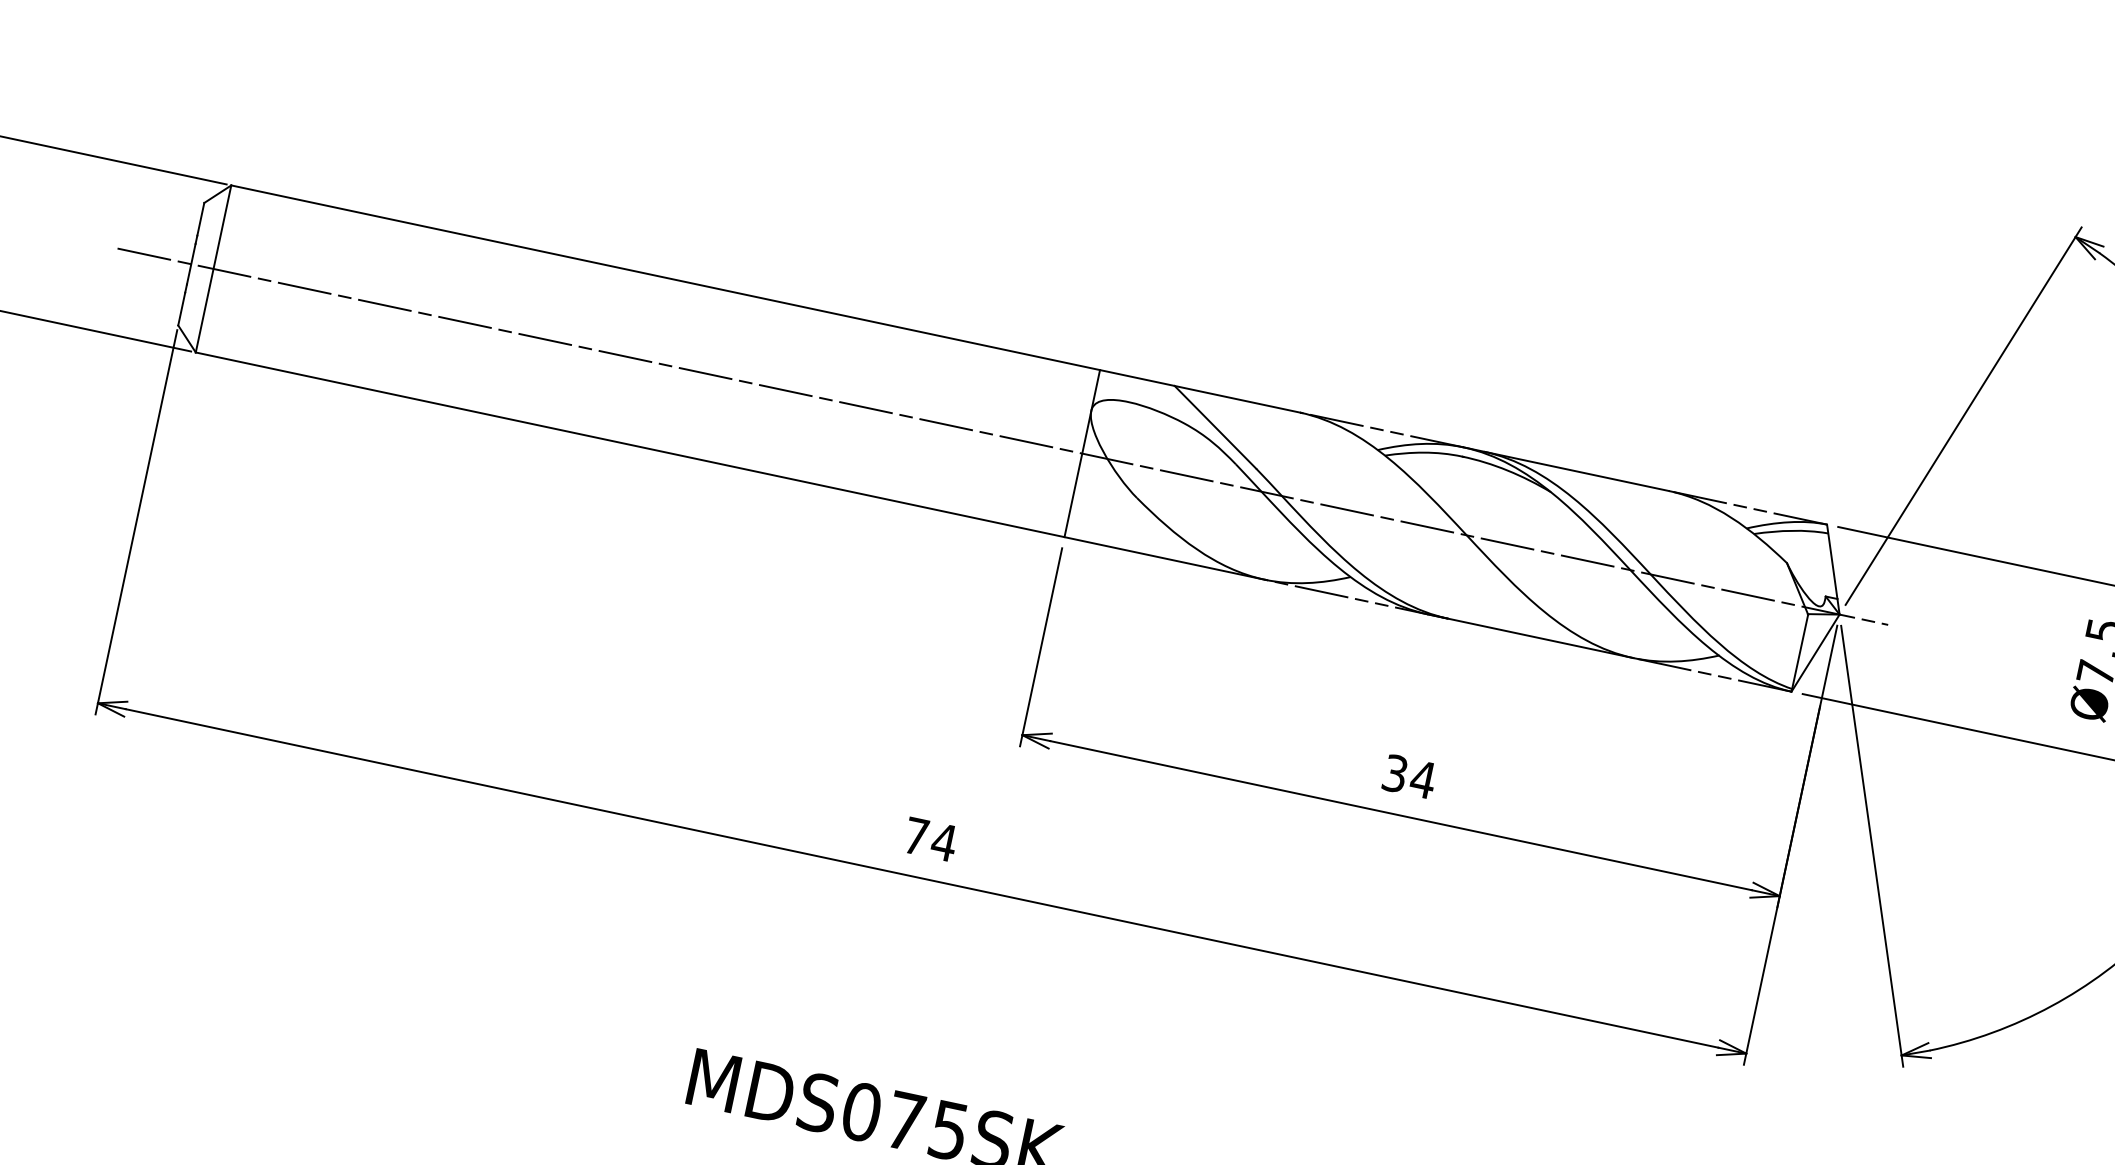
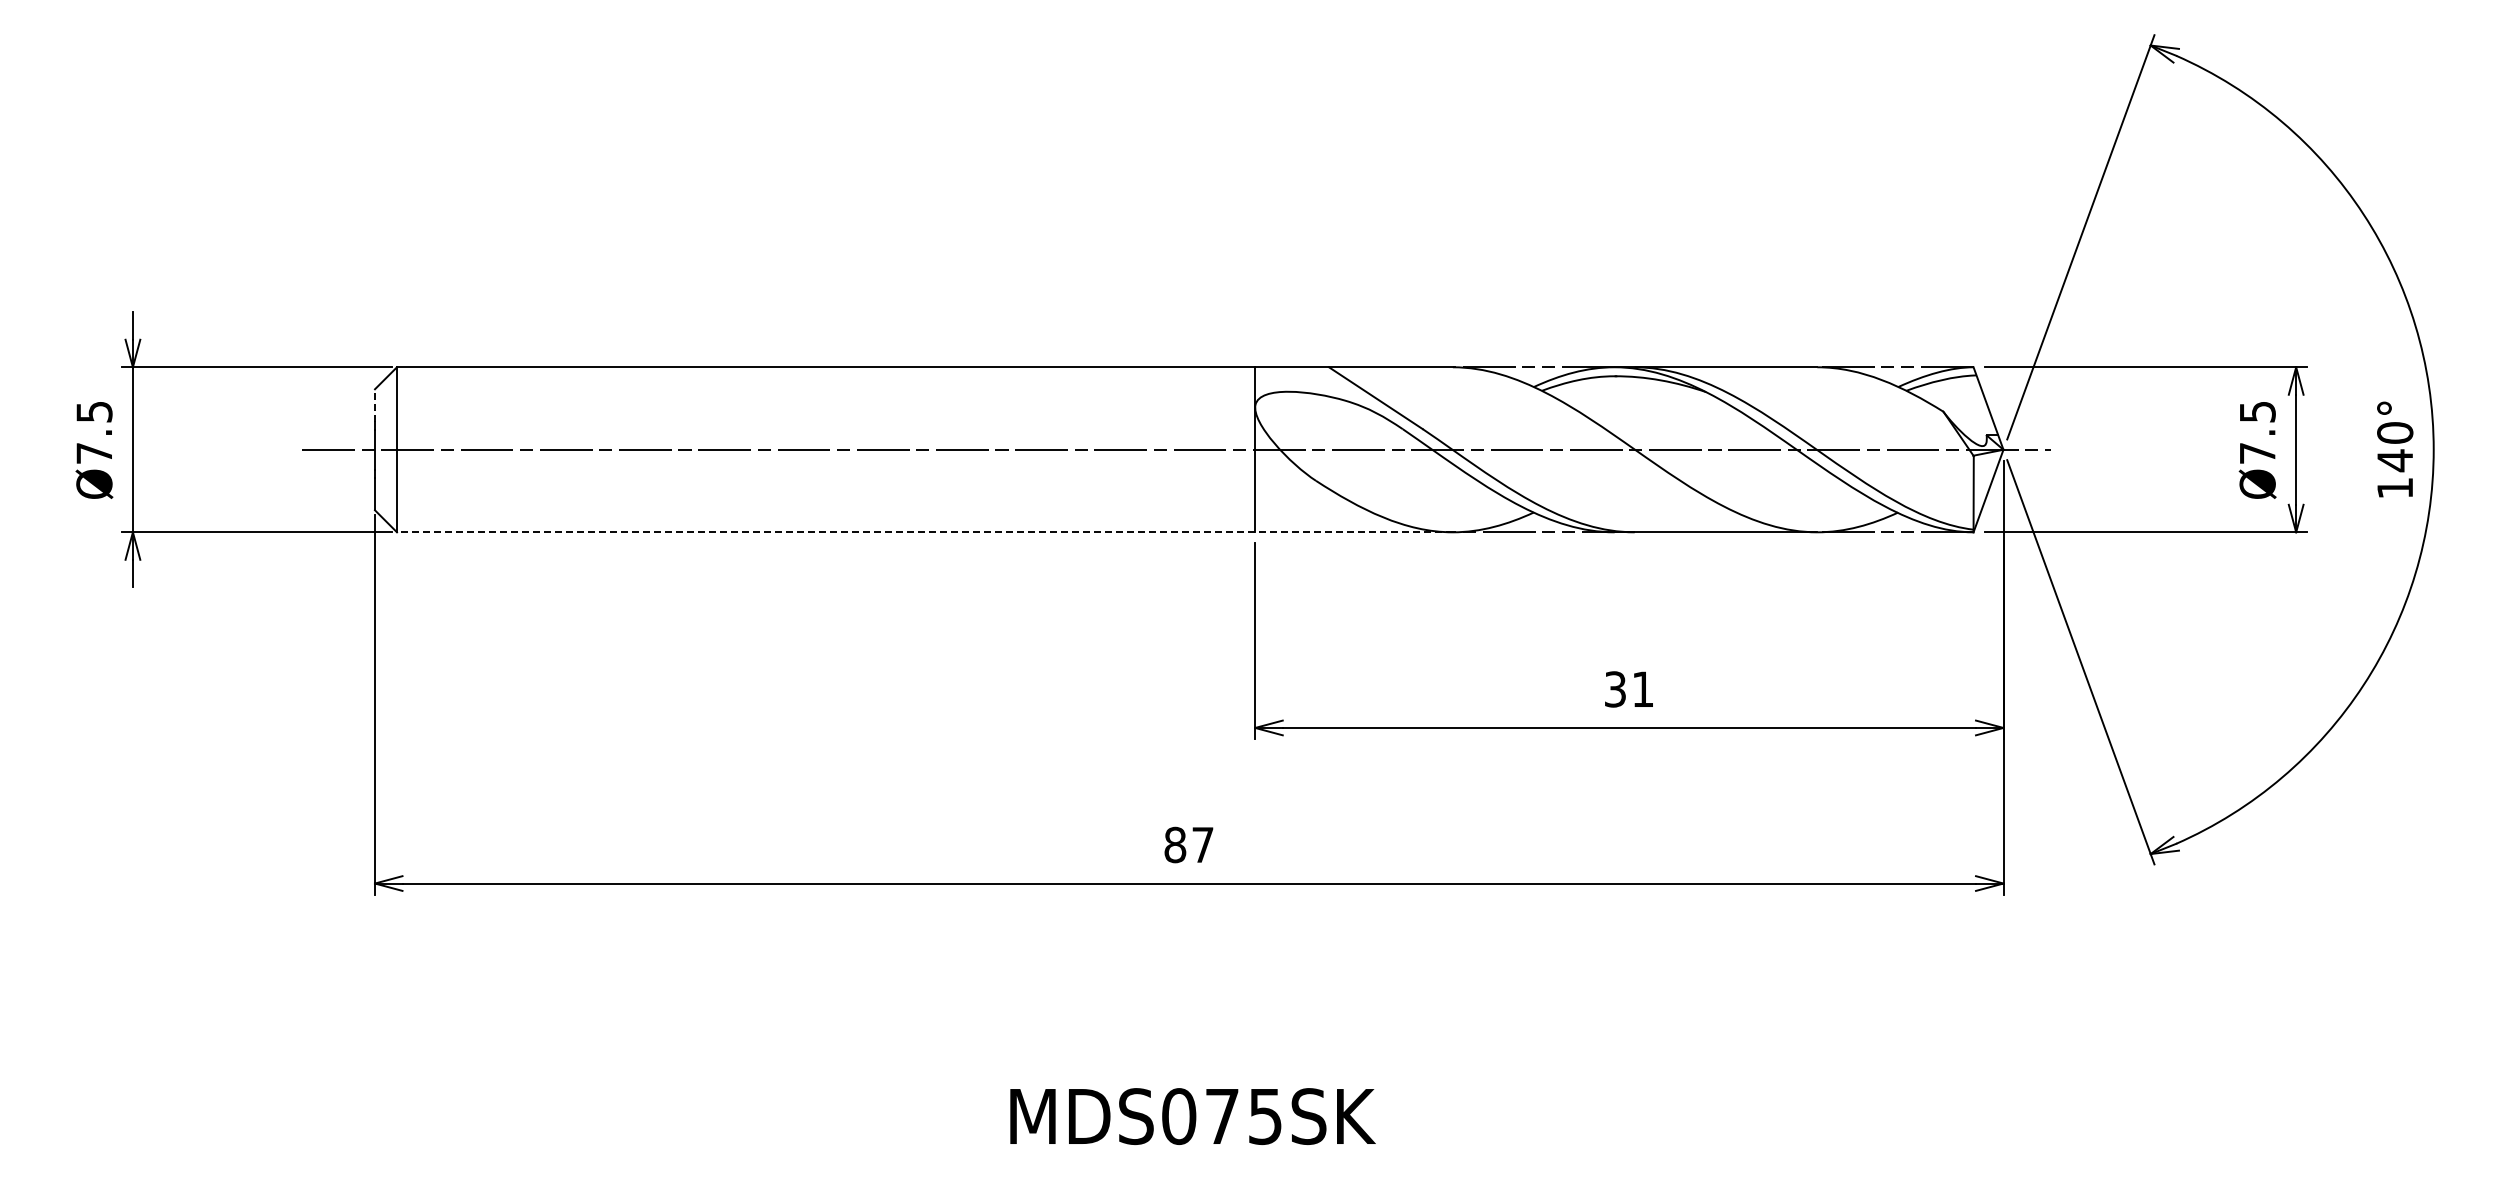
line: (201, 218) -> (375, 404), solid -> dashed
line: (729, 466) -> (924, 532), solid -> dashed
text: (1422, 778) -> (1642, 688), 34 -> 31
text: (930, 838) -> (1189, 844), 74 -> 87

